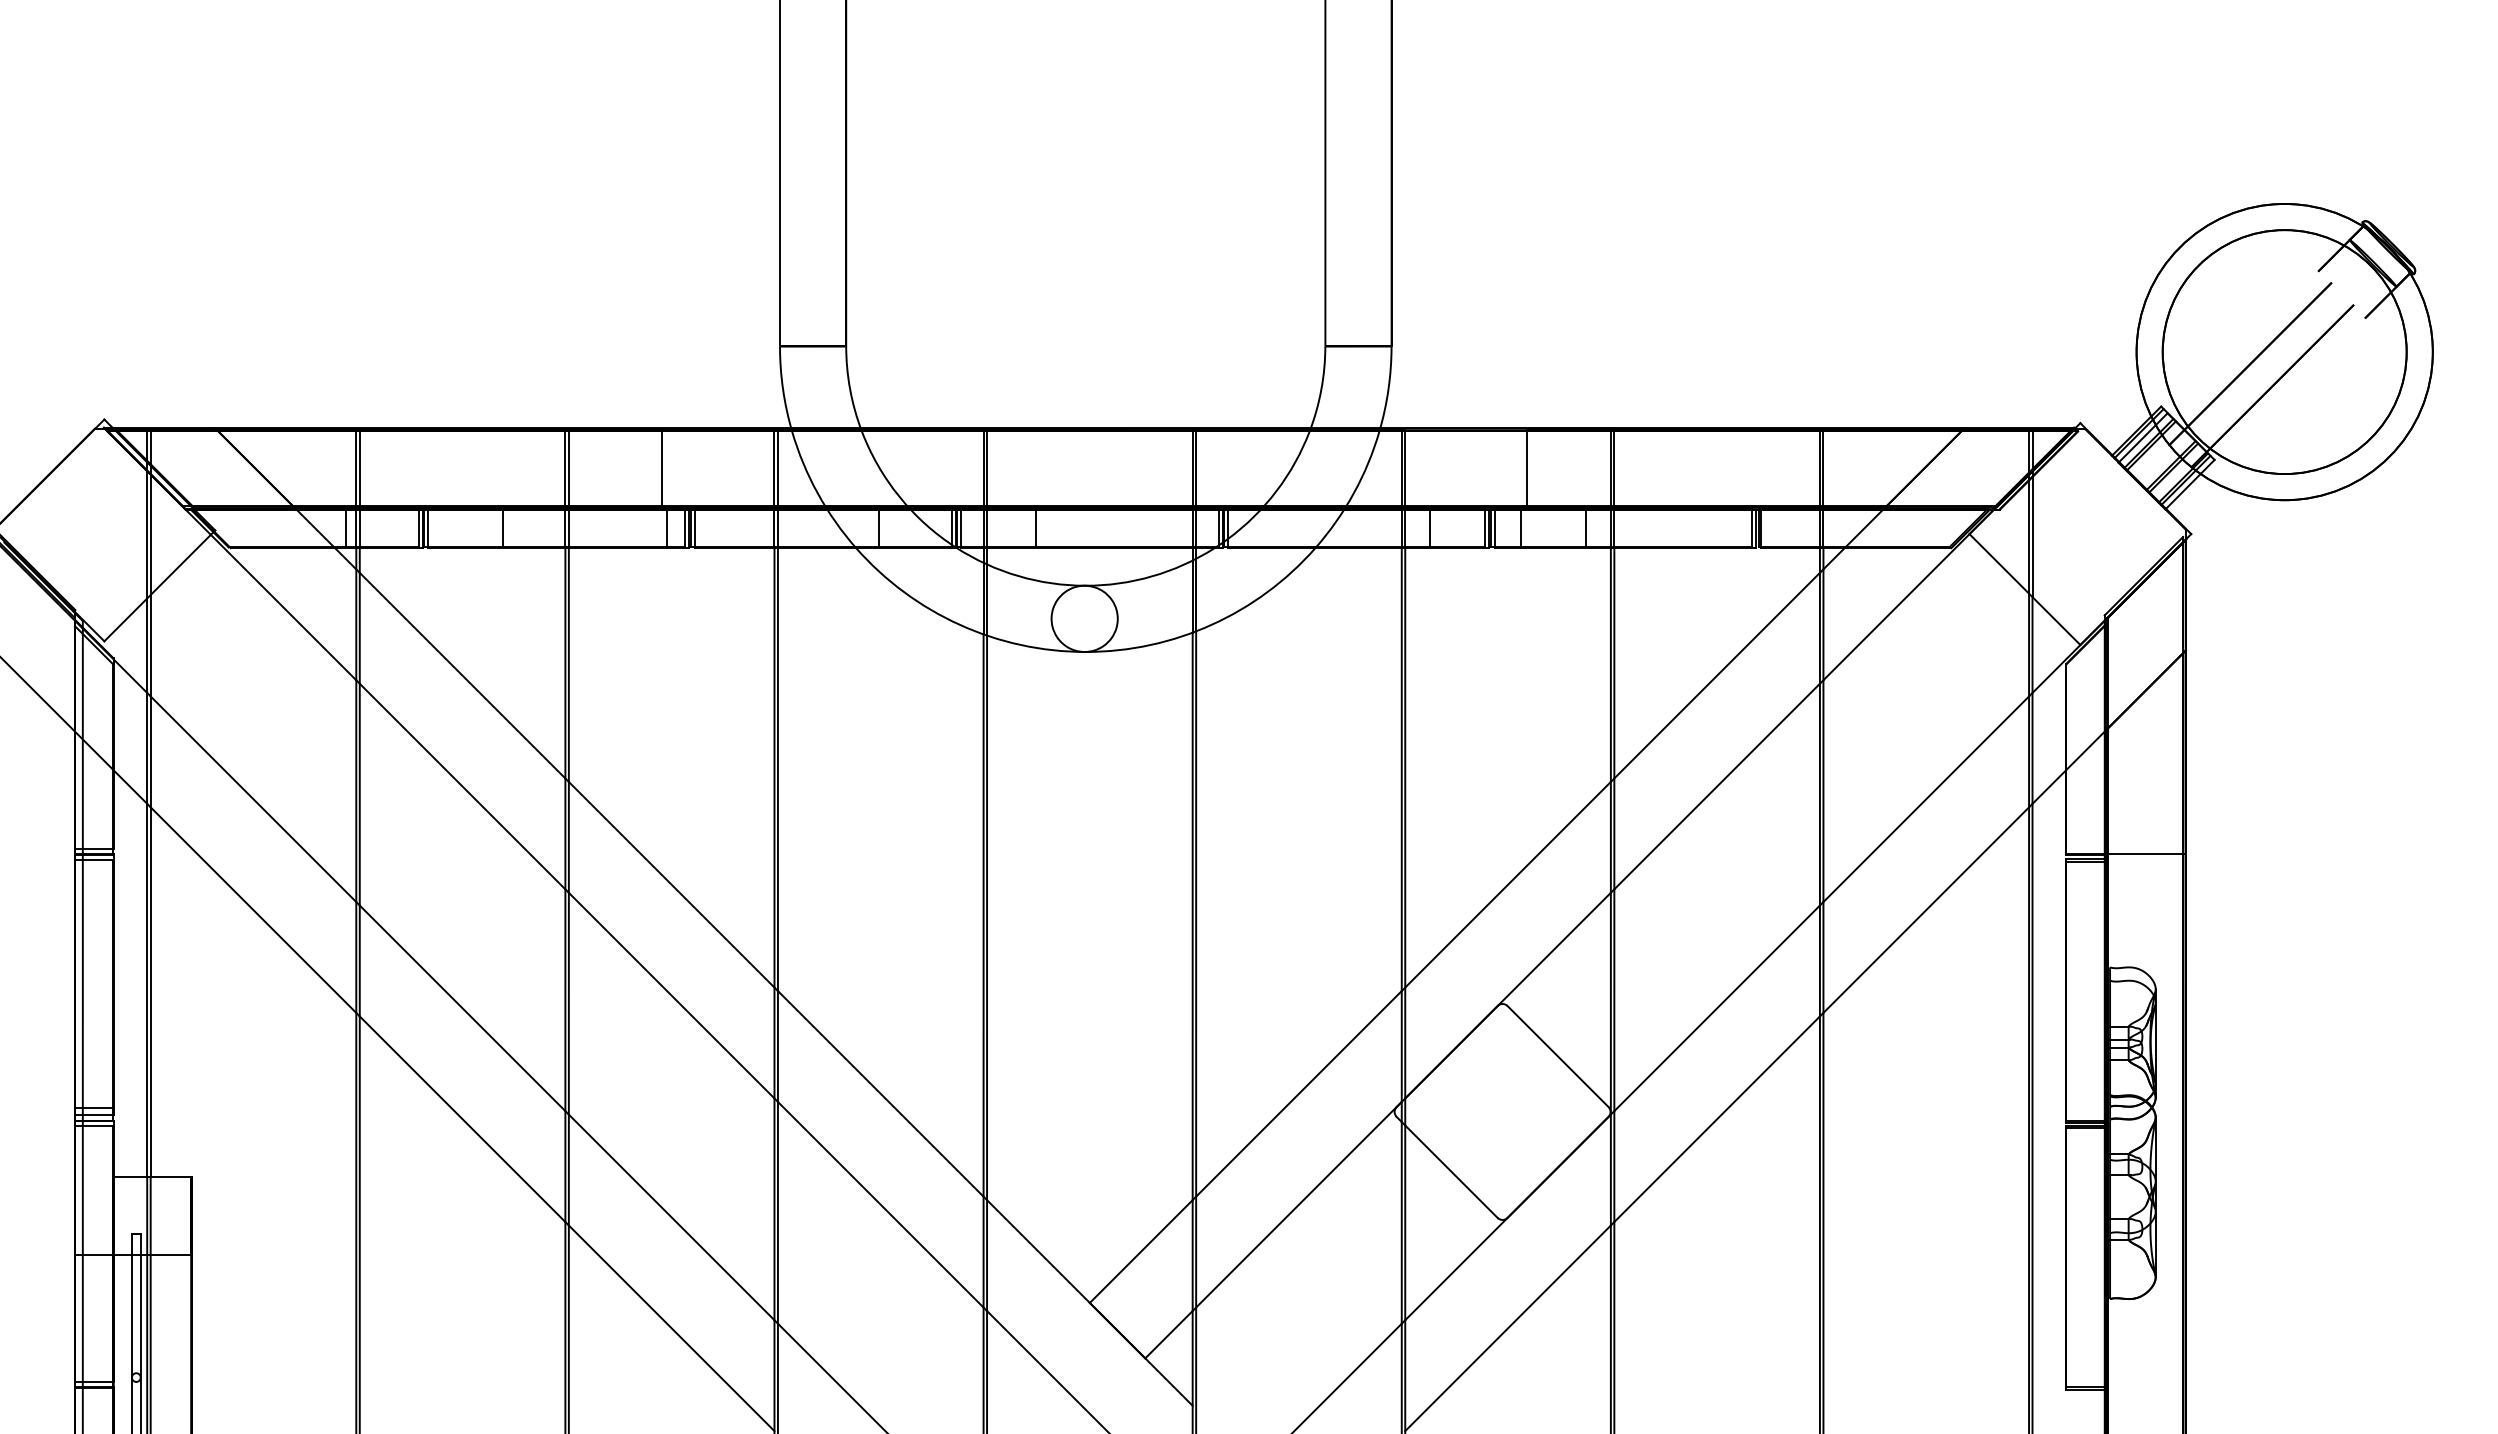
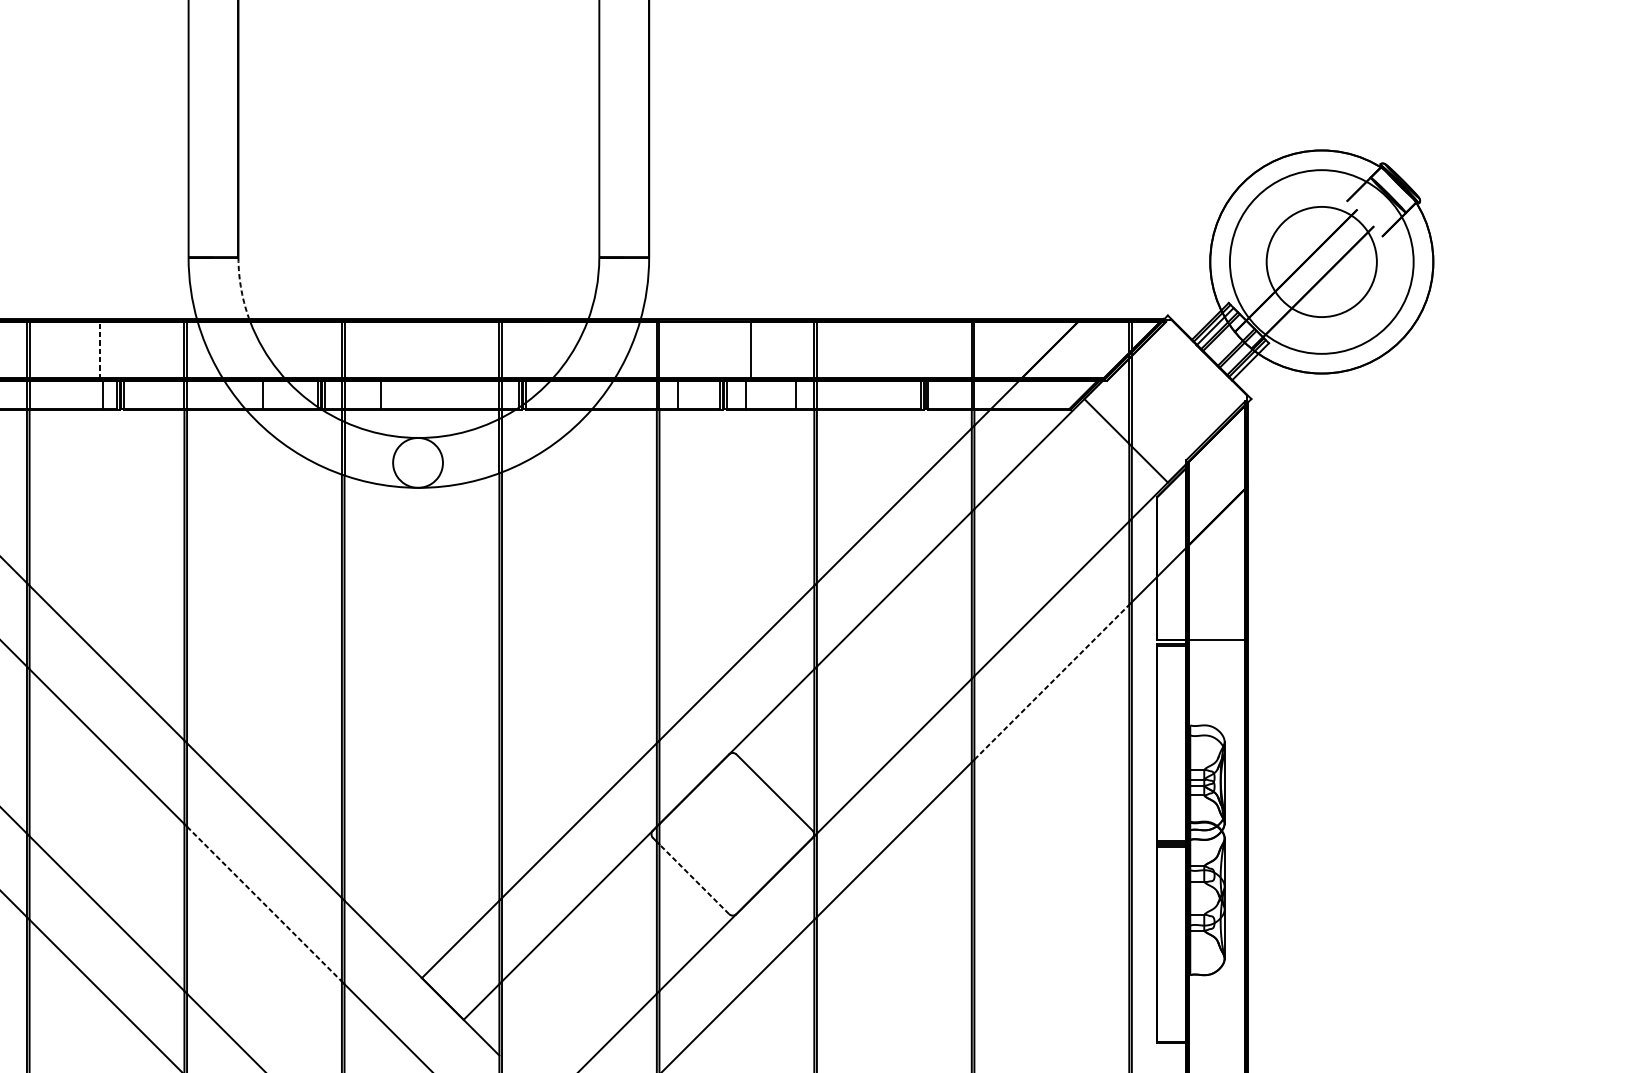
circle: (2284, 352) -> (1321, 262), size x0.6
arc: (850, 389) -> (241, 290), solid -> dashed
line: (662, 469) -> (100, 350), solid -> dashed
line: (1926, 909) -> (1052, 681), solid -> dashed
line: (1451, 1171) -> (694, 879), solid -> dashed
line: (881, 1205) -> (265, 904), solid -> dashed

